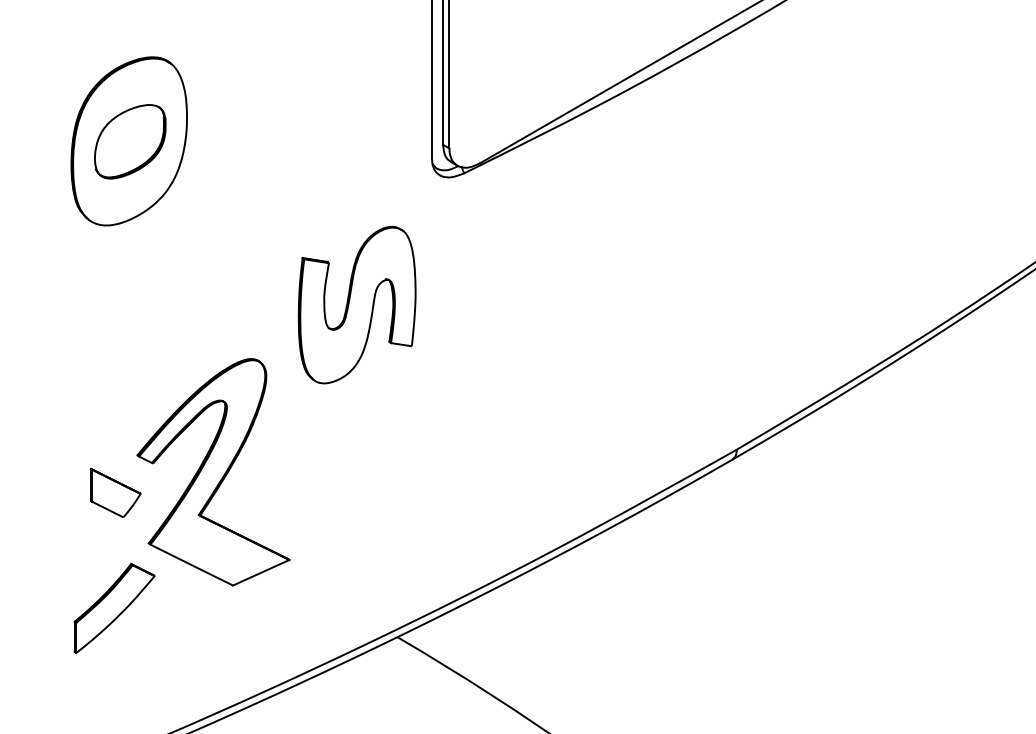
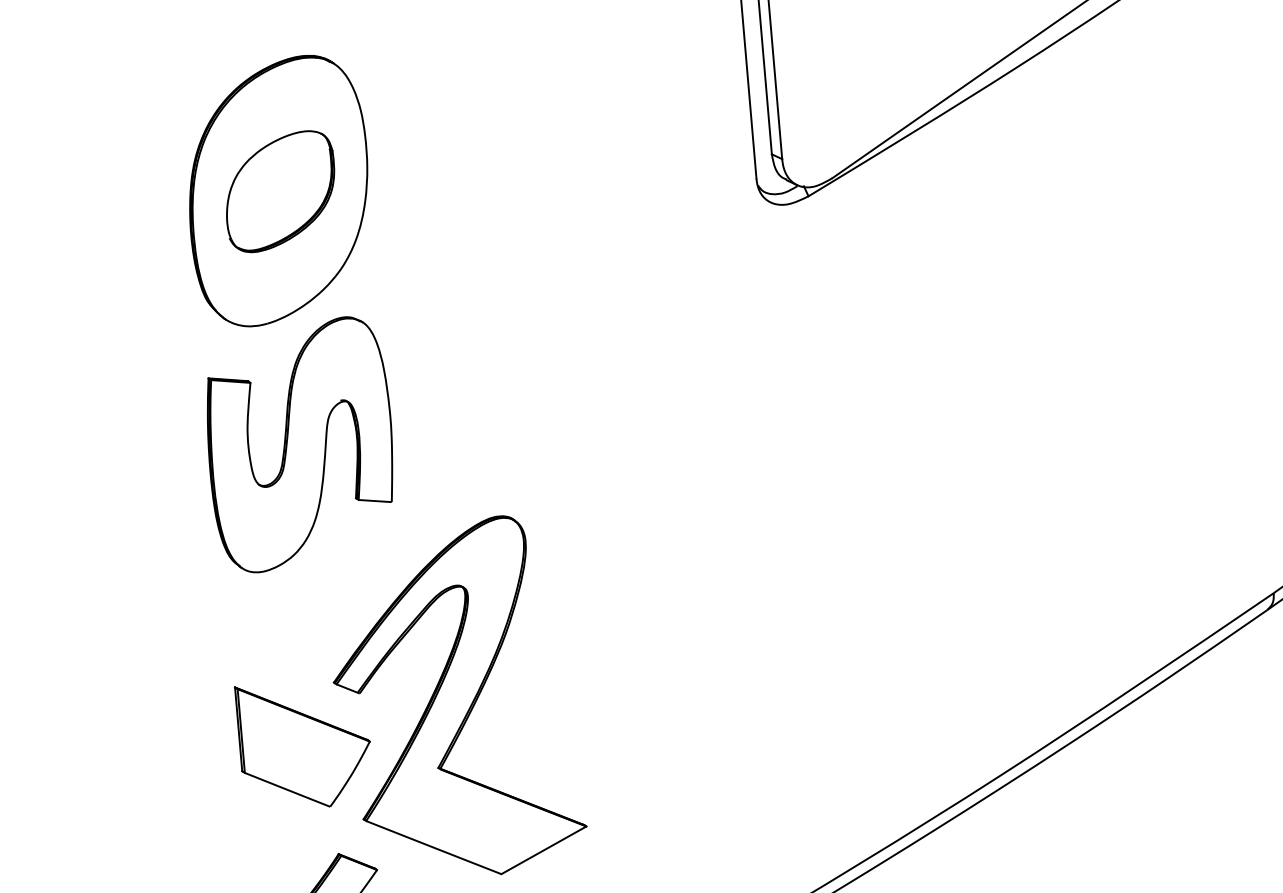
part: (356, 304) -> (299, 444), moved
part: (115, 492) -> (304, 743), size x1.67

